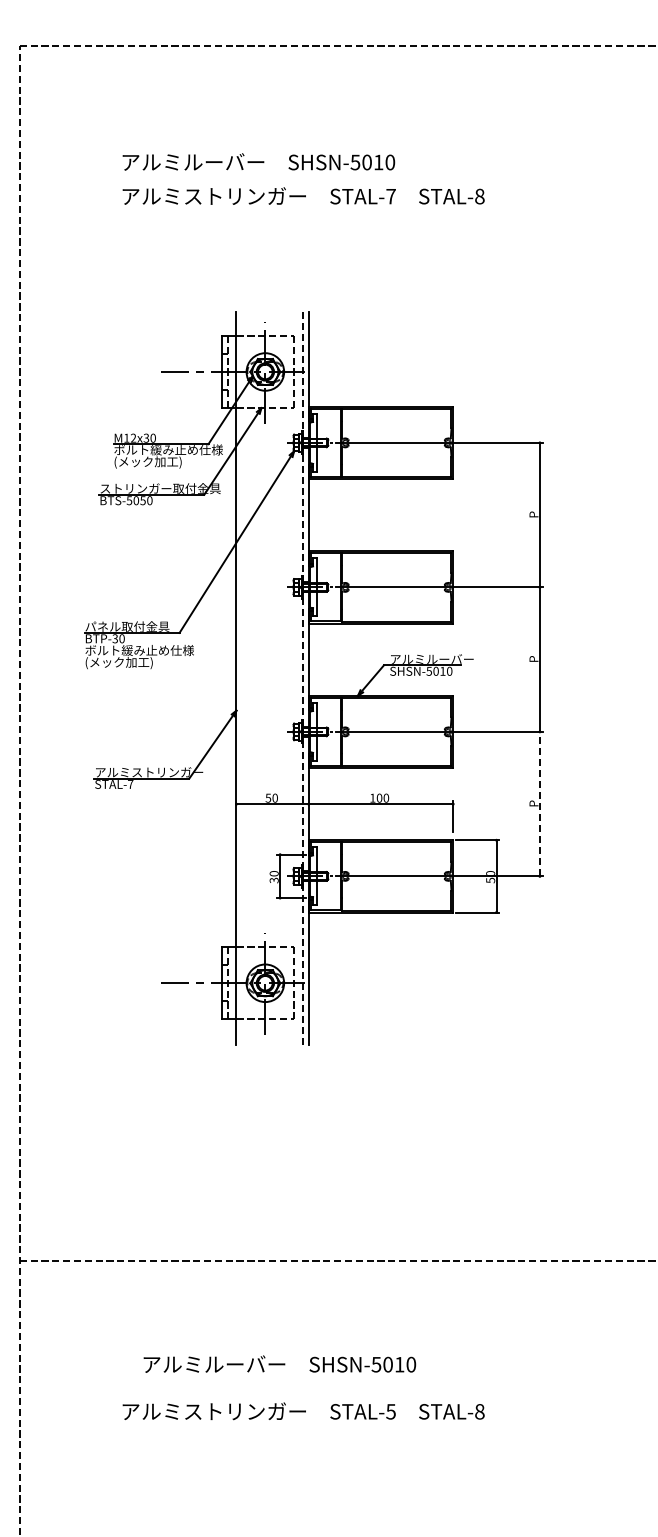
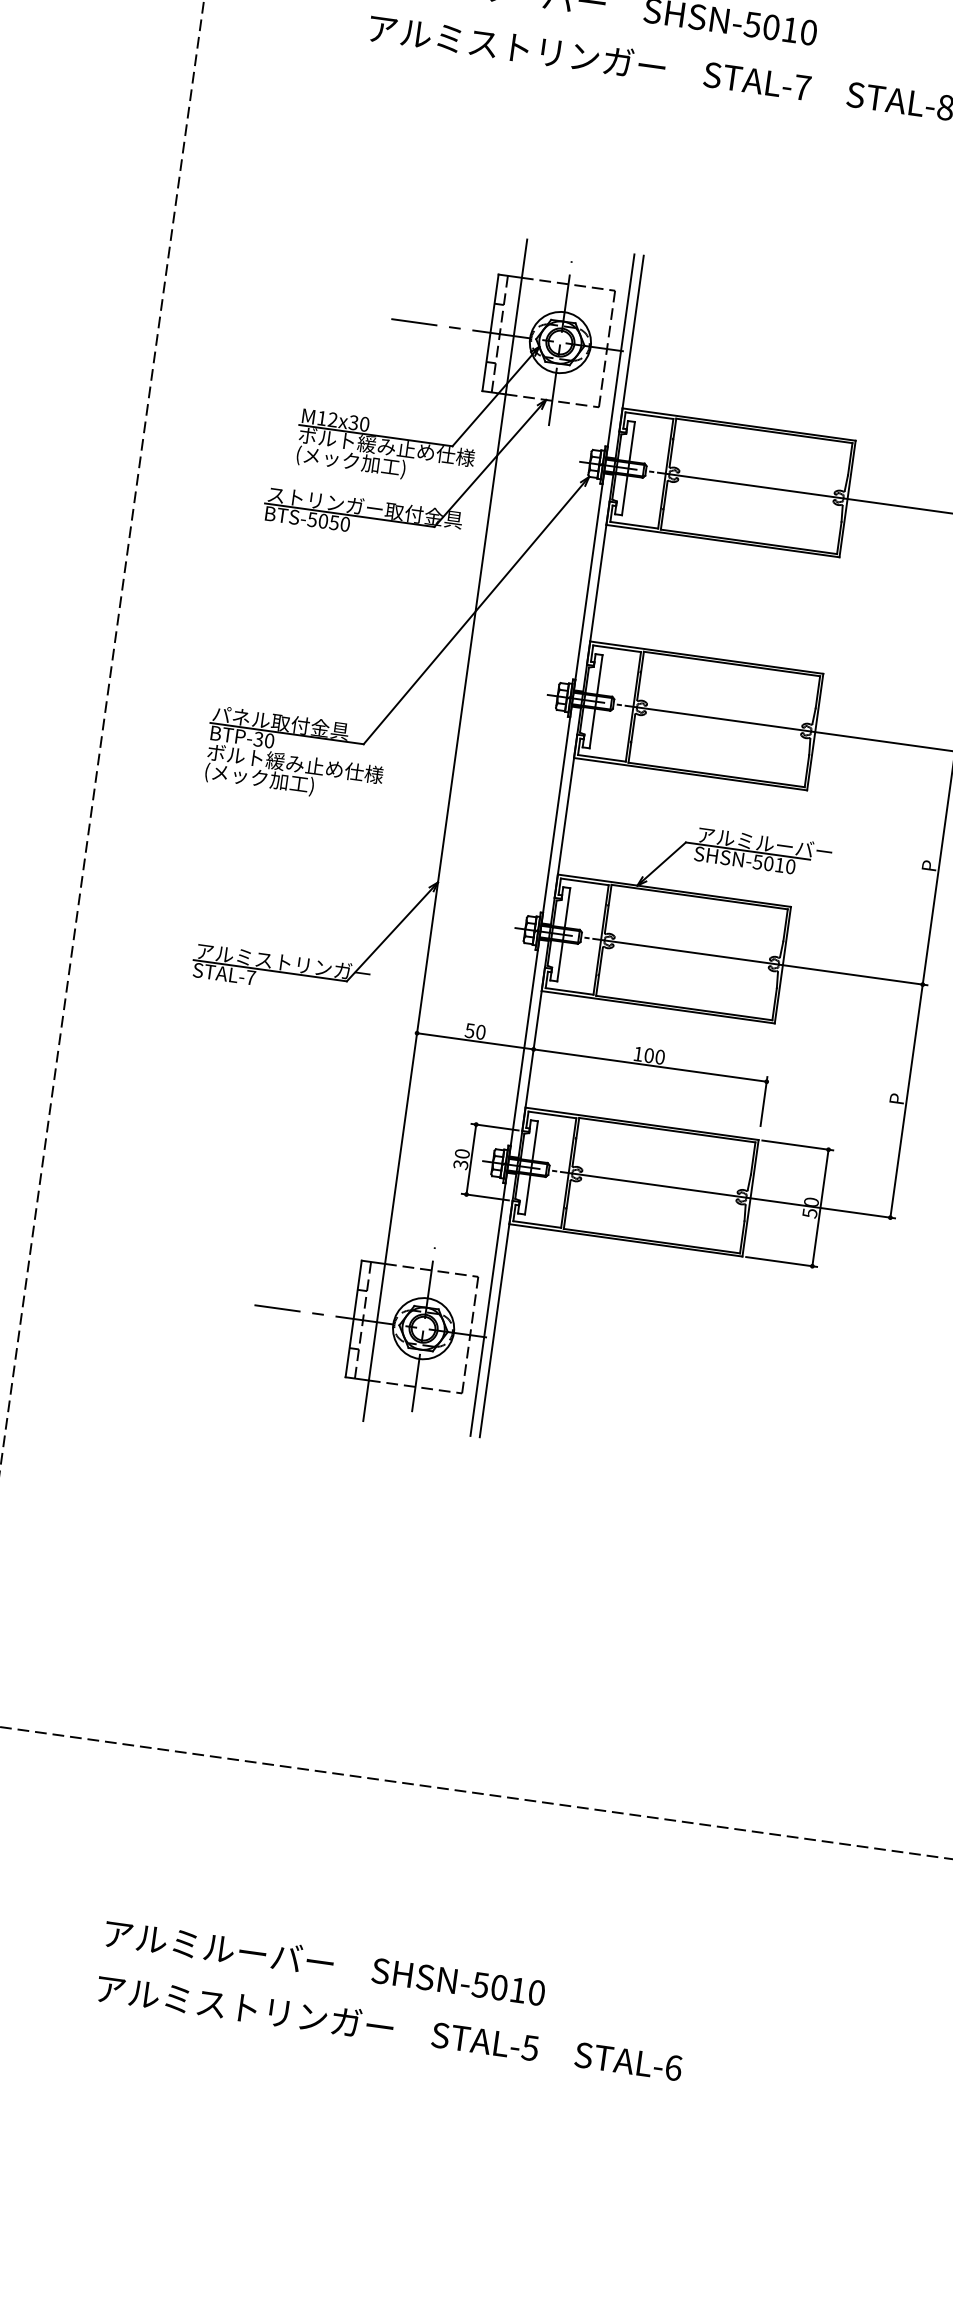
line: (302, 677) -> (551, 843), dashed -> solid
line: (539, 803) -> (906, 1100), dashed -> solid
text: (279, 1363) -> (324, 1961), moved
text: (479, 1411) -> (673, 2067), STAL-8 -> STAL-6

